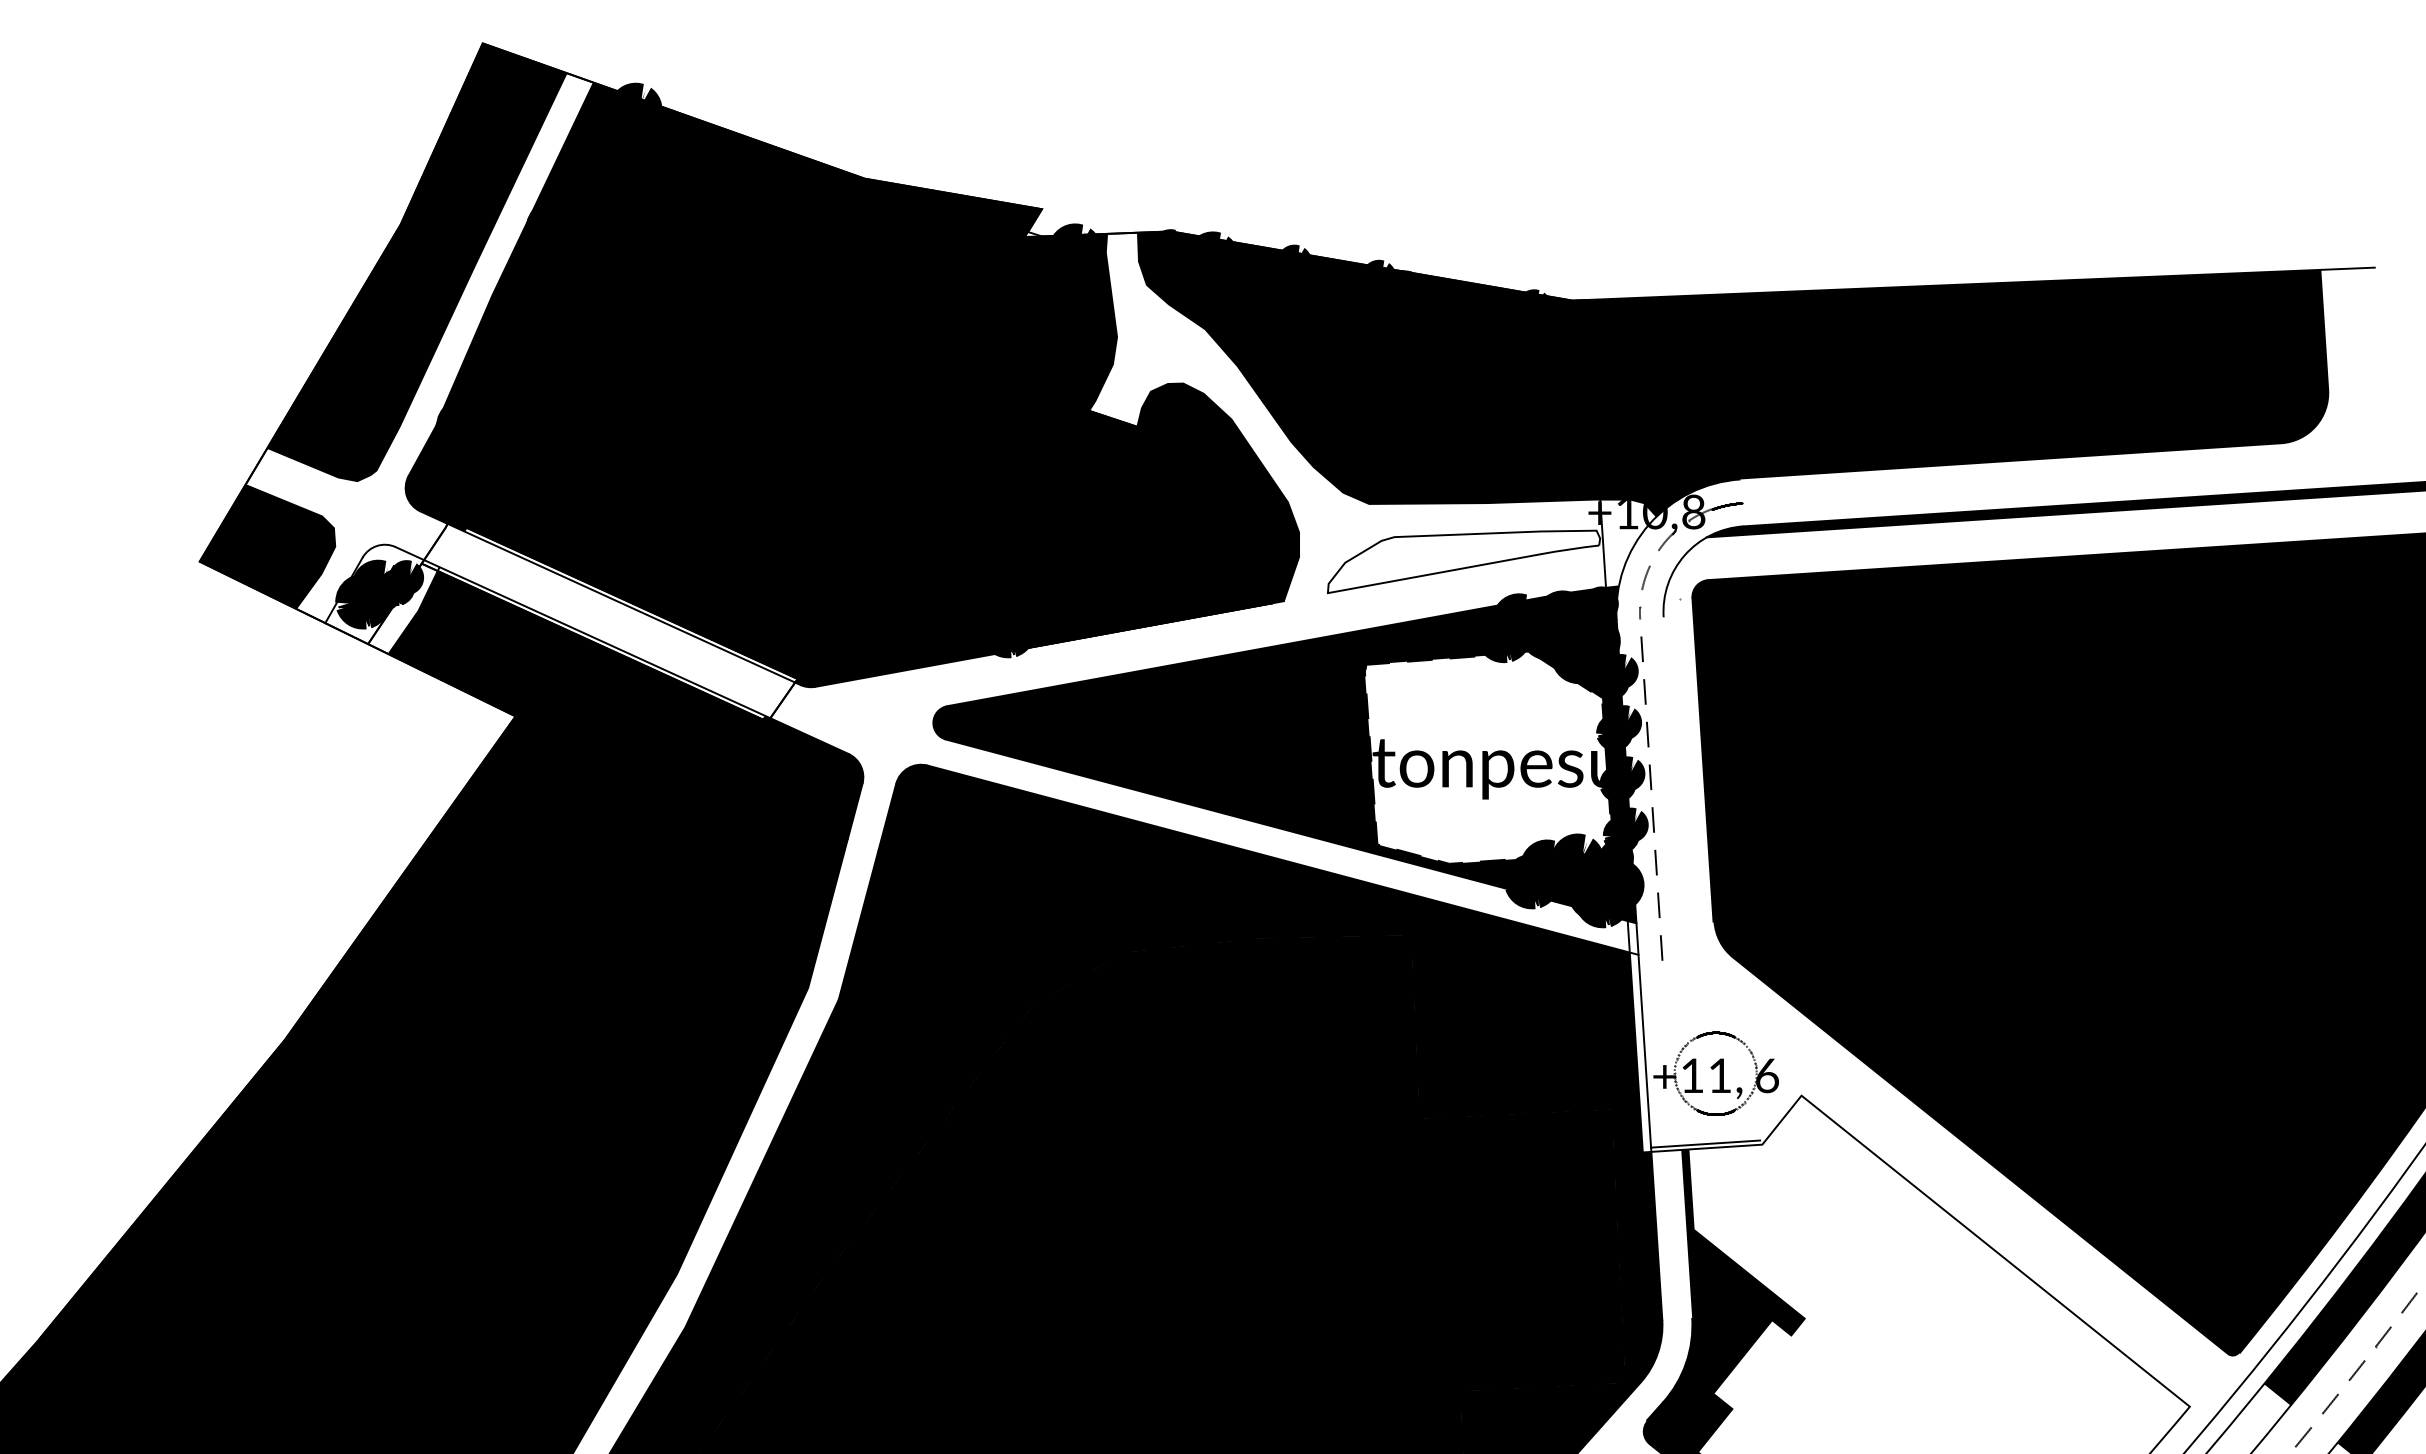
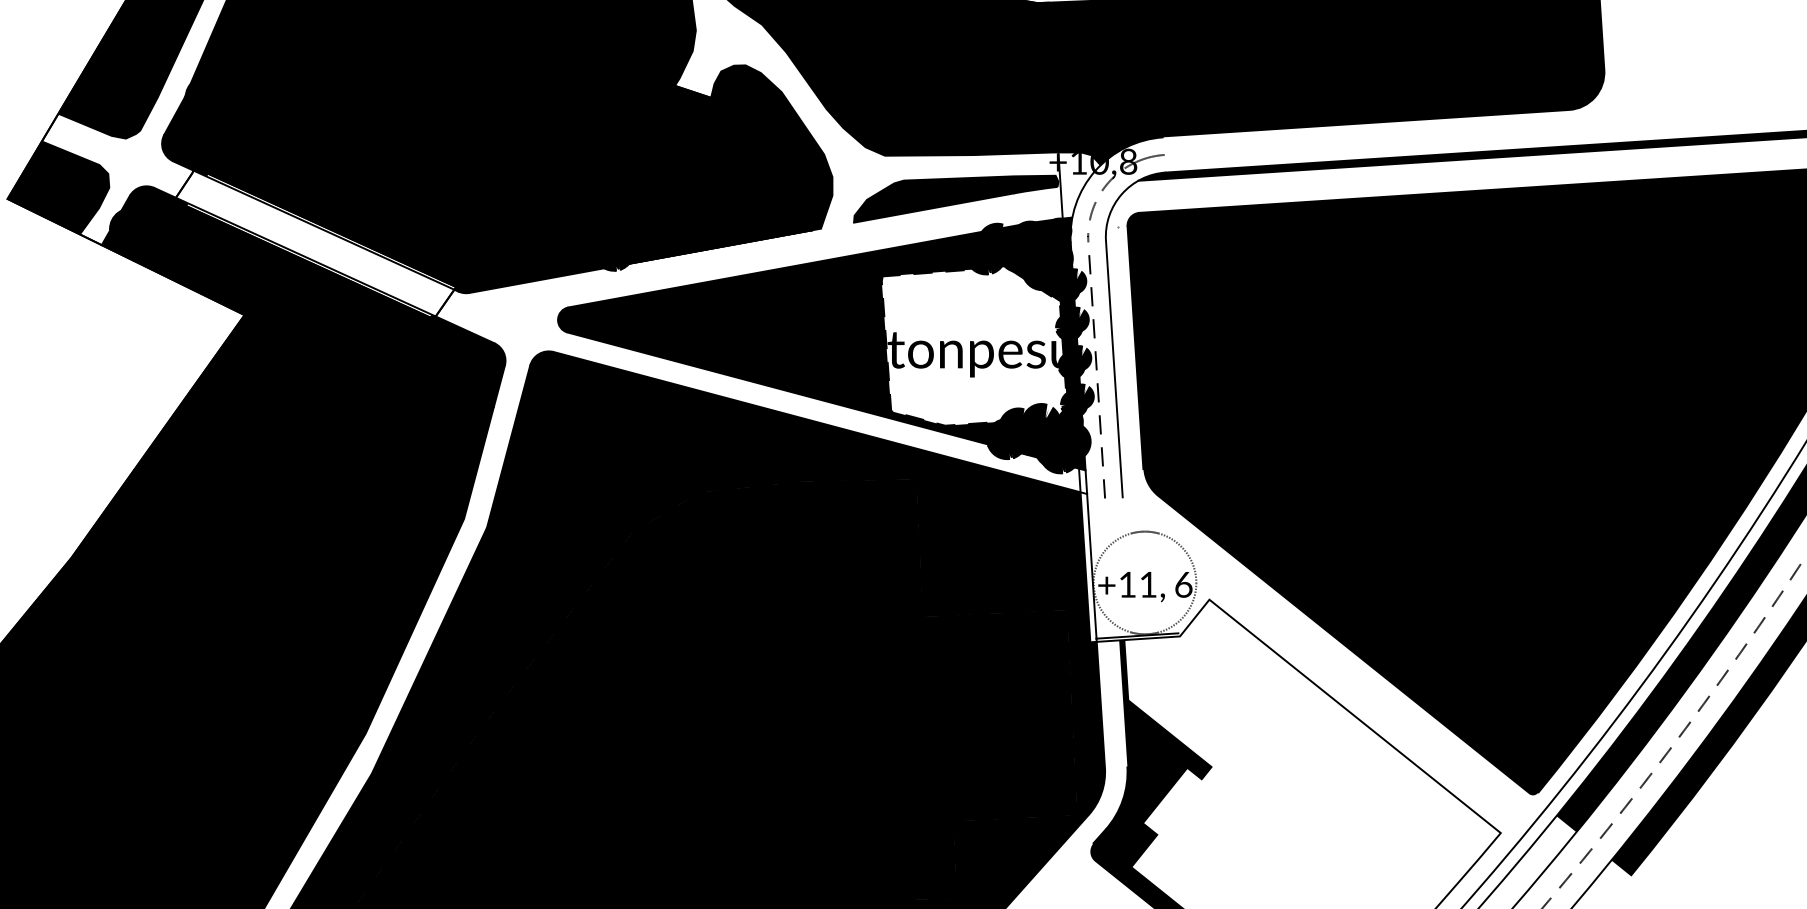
fill: (1463, 561) -> (955, 198), added
fill: (382, 599) -> (144, 227), added
line: (1674, 788) -> (1114, 369), added
circle: (1715, 1072) -> (1144, 582), size x1.67

